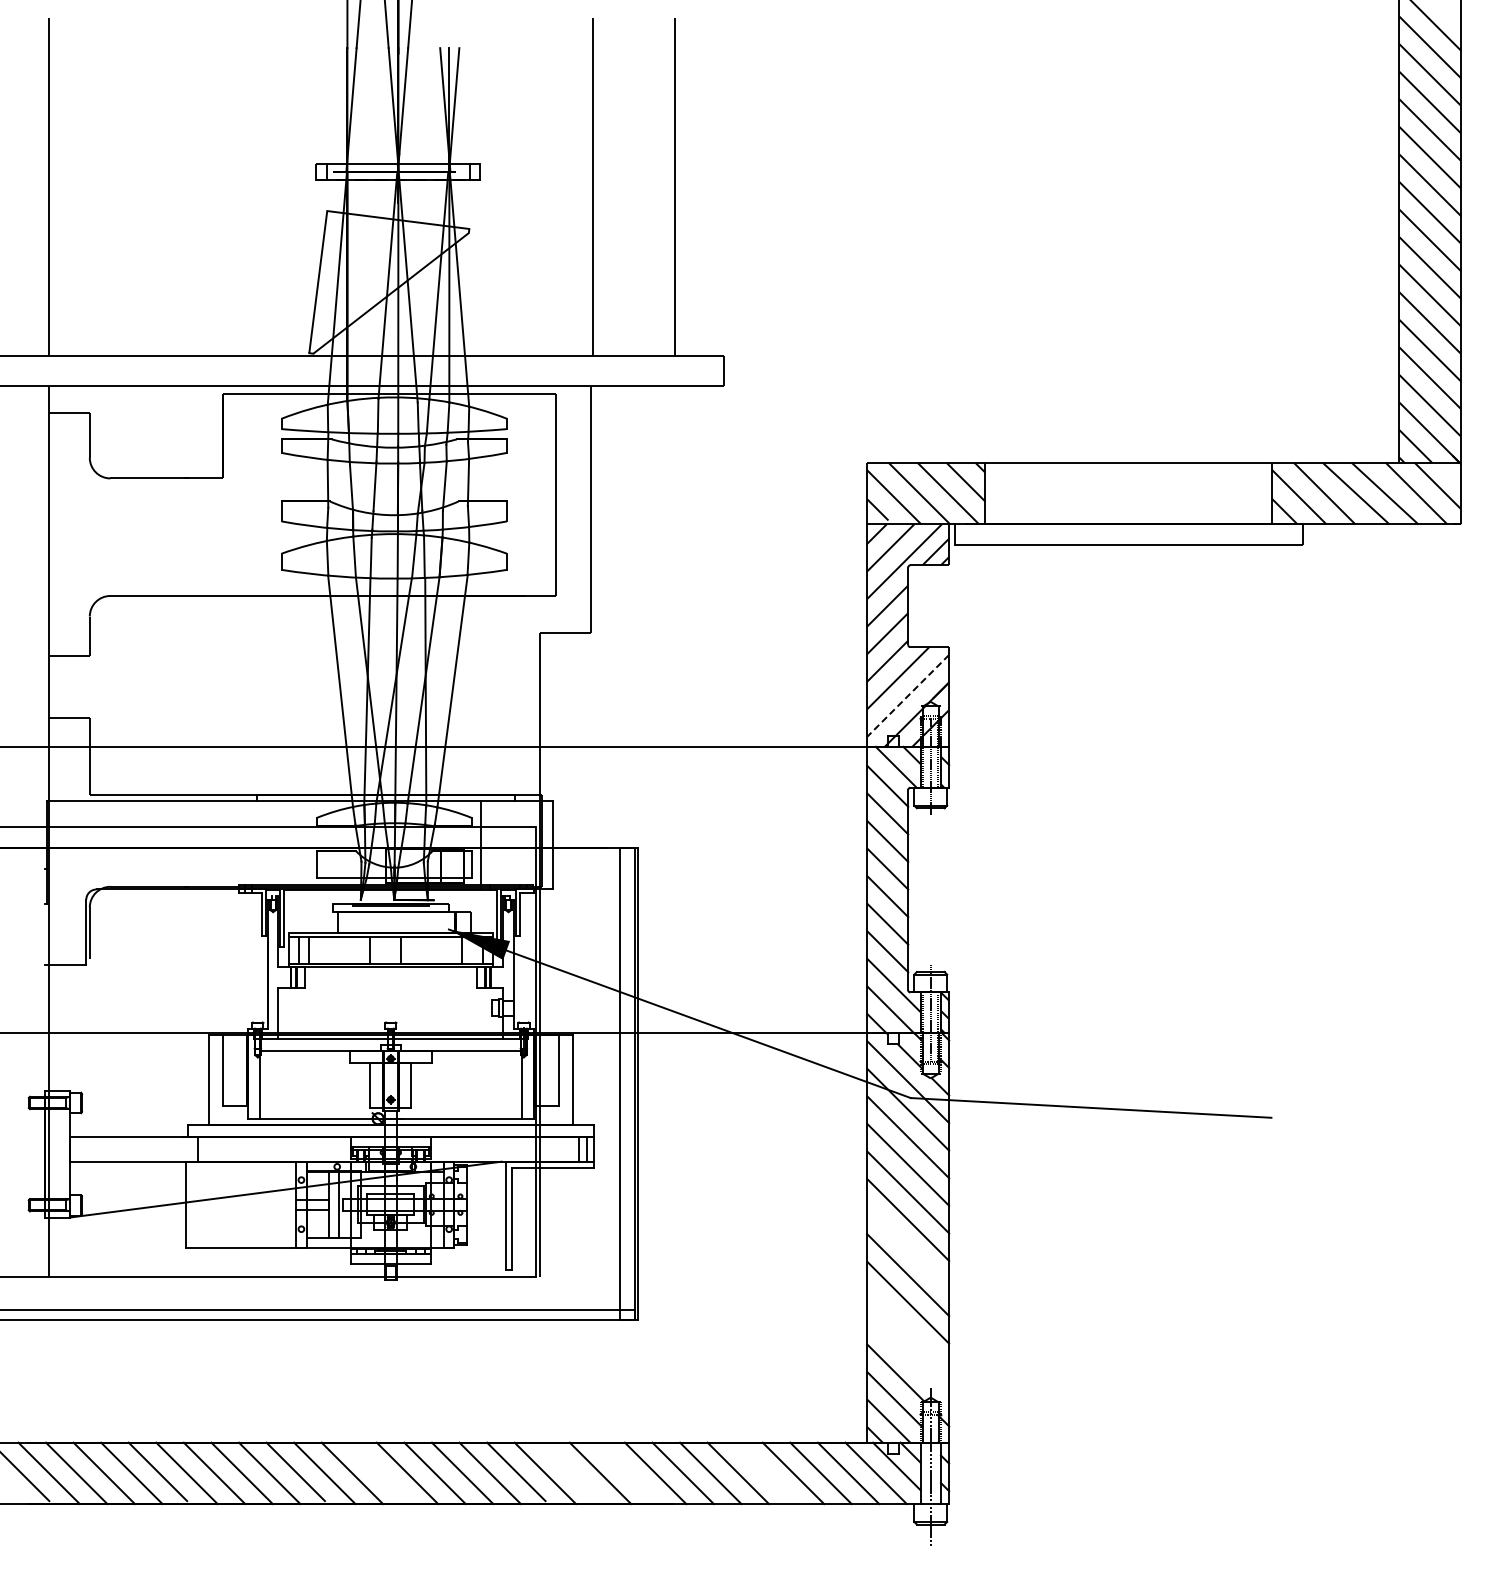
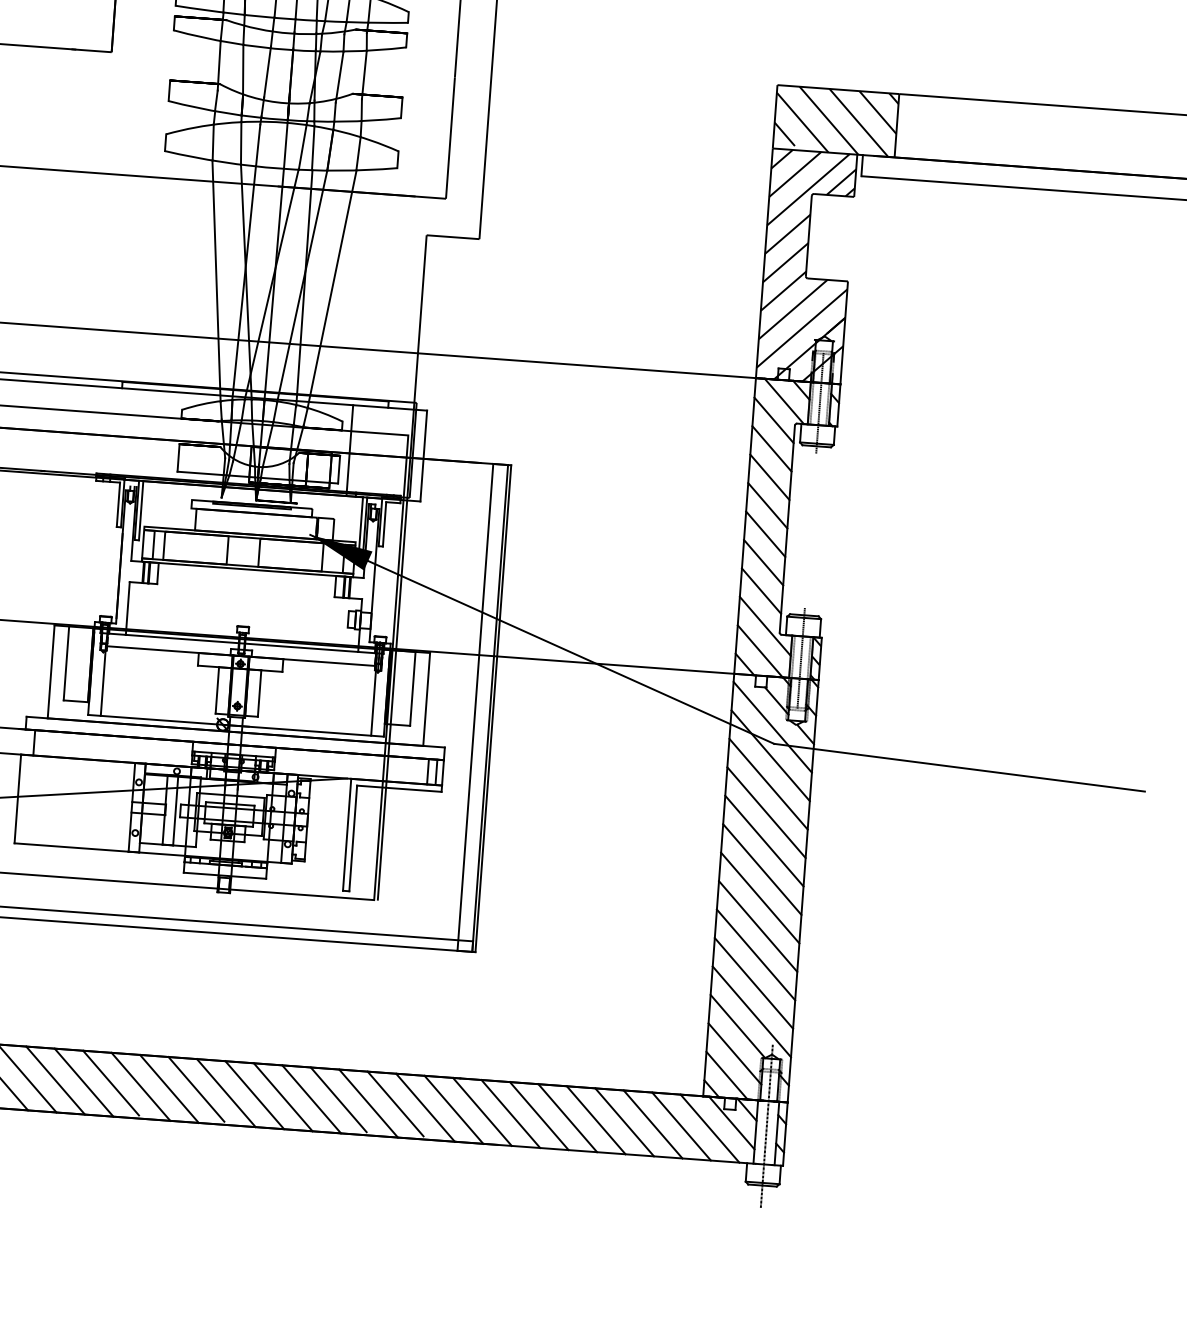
line: (908, 695) -> (802, 328), dashed -> solid
line: (908, 1247) -> (760, 897), added
line: (908, 1330) -> (754, 983), added
line: (908, 1357) -> (752, 1011), added
line: (378, 1471) -> (196, 1088), added
line: (571, 1471) -> (395, 1103), added
line: (627, 1473) -> (453, 1109), added
line: (765, 1473) -> (595, 1120), added

